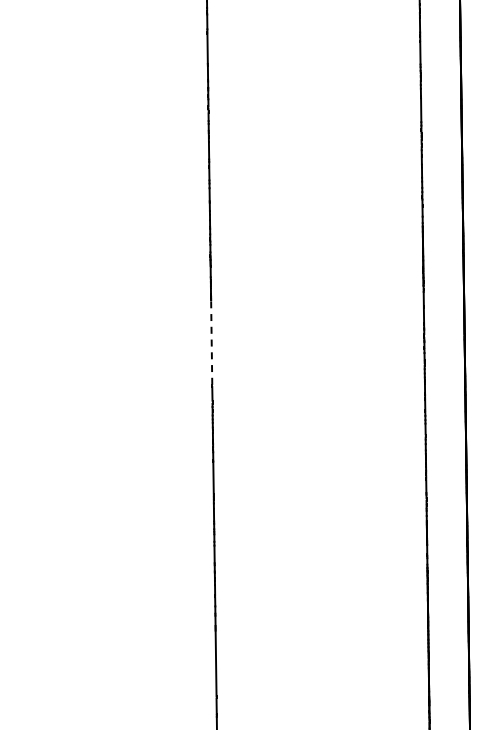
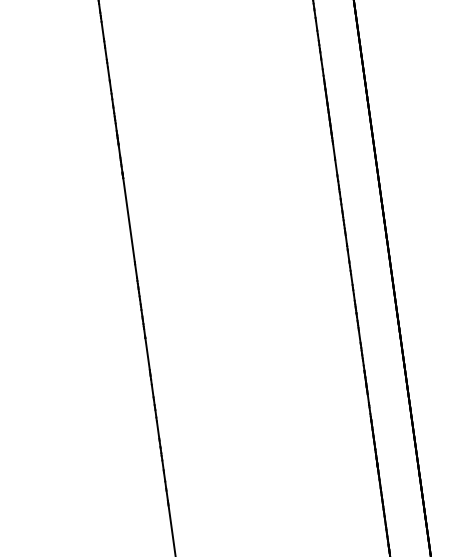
line: (211, 341) -> (128, 219), dashed -> solid

